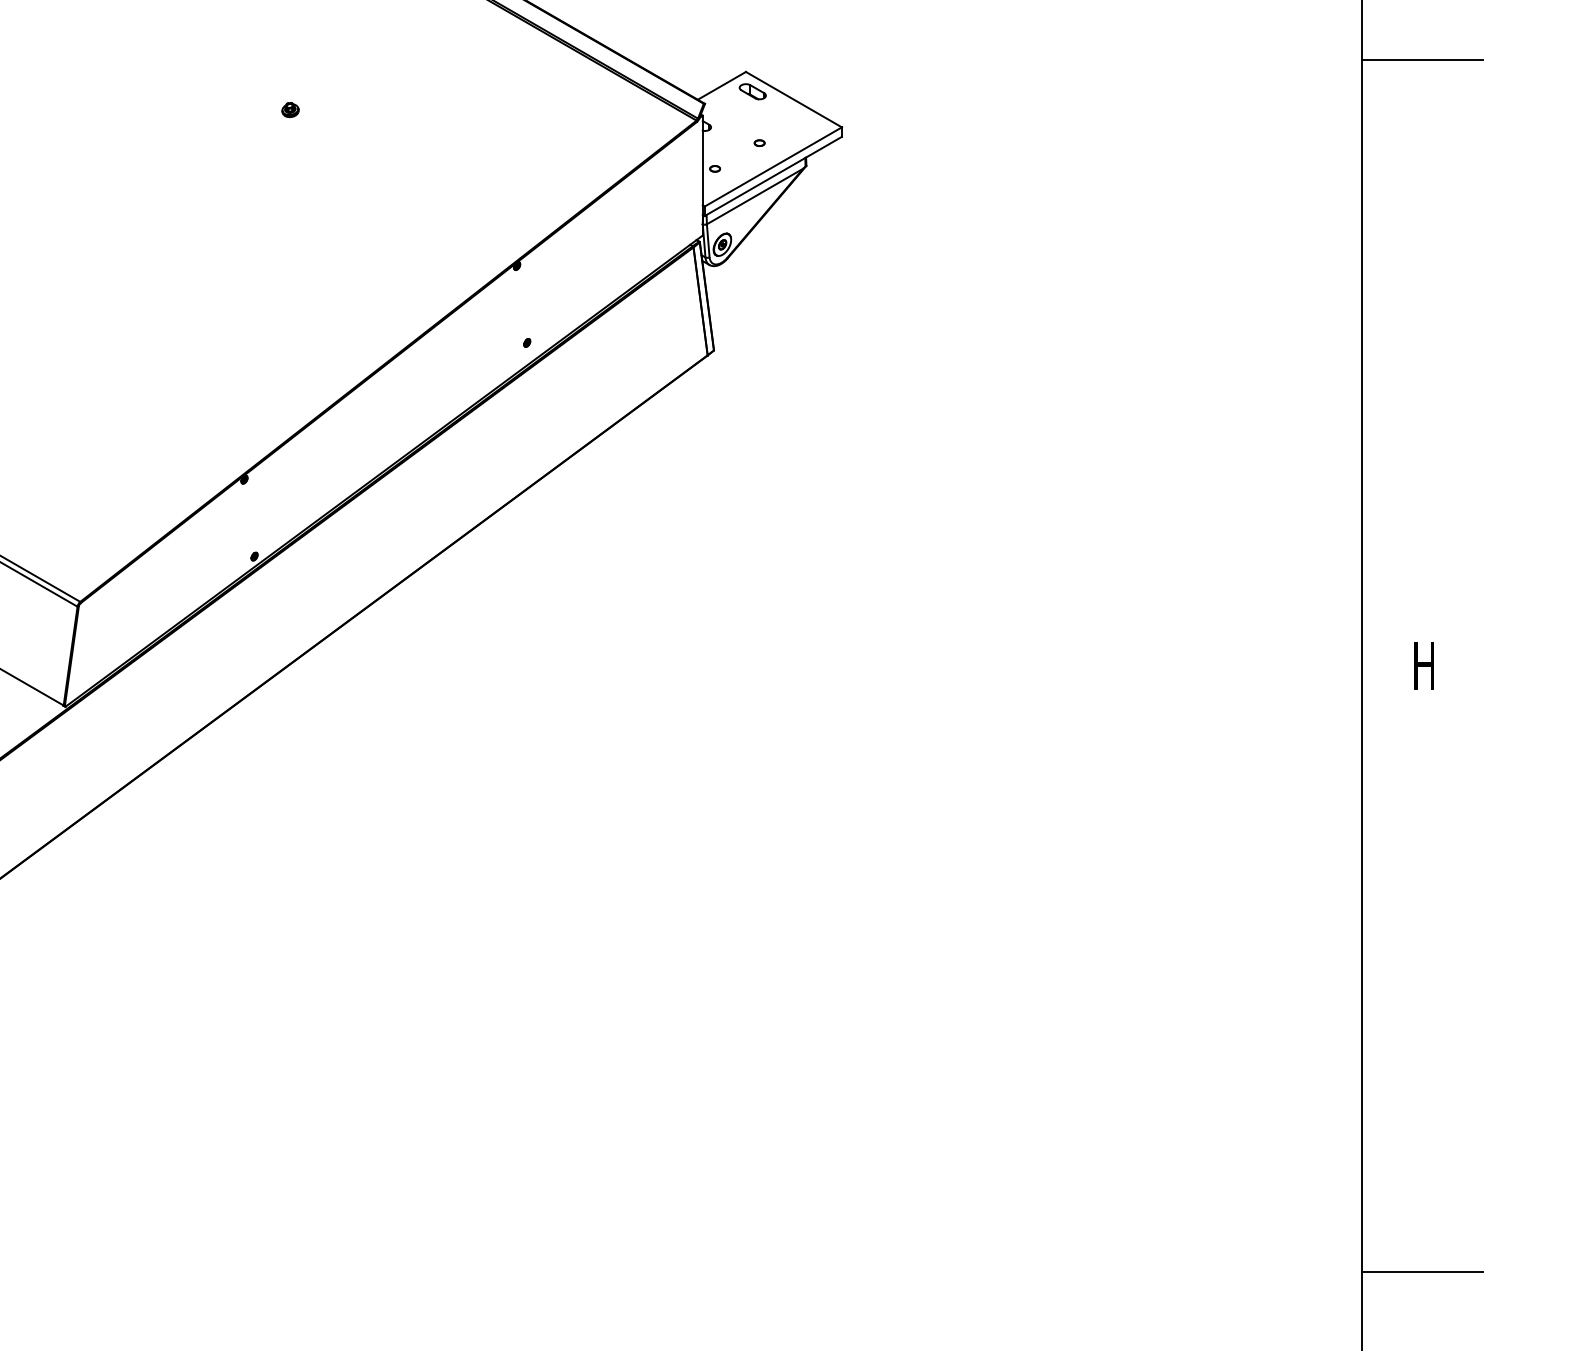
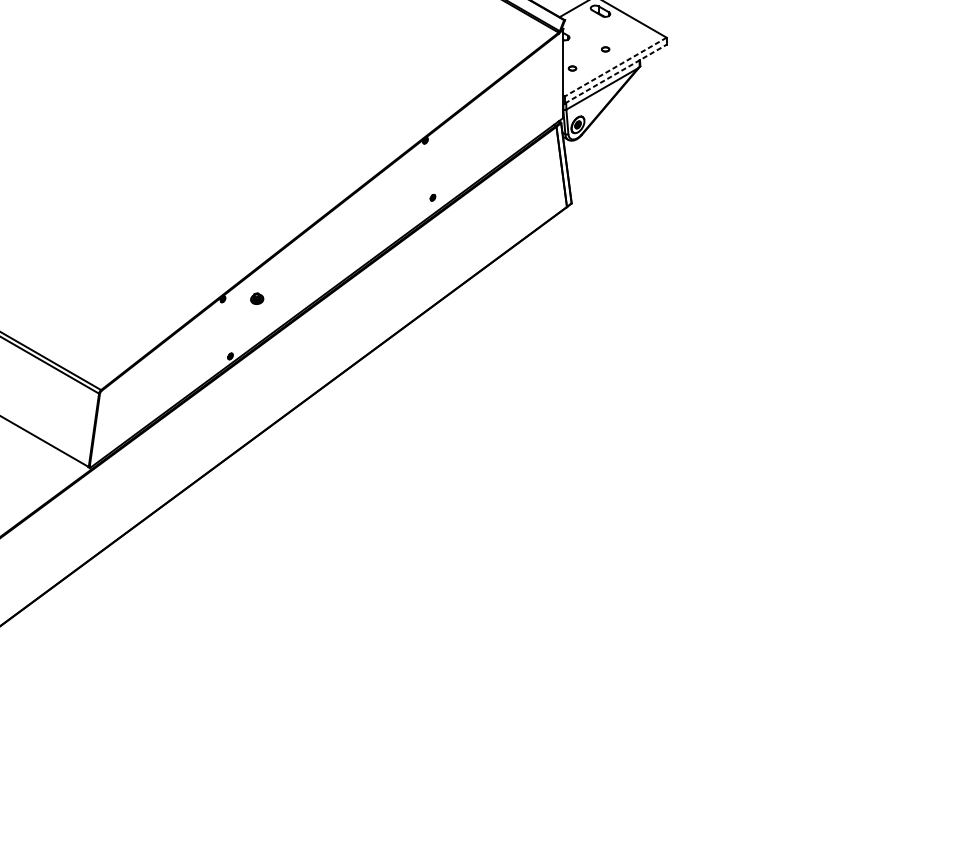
part: (290, 110) -> (257, 299), moved
line: (772, 167) -> (615, 67), solid -> dashed
line: (773, 176) -> (615, 74), solid -> dashed

